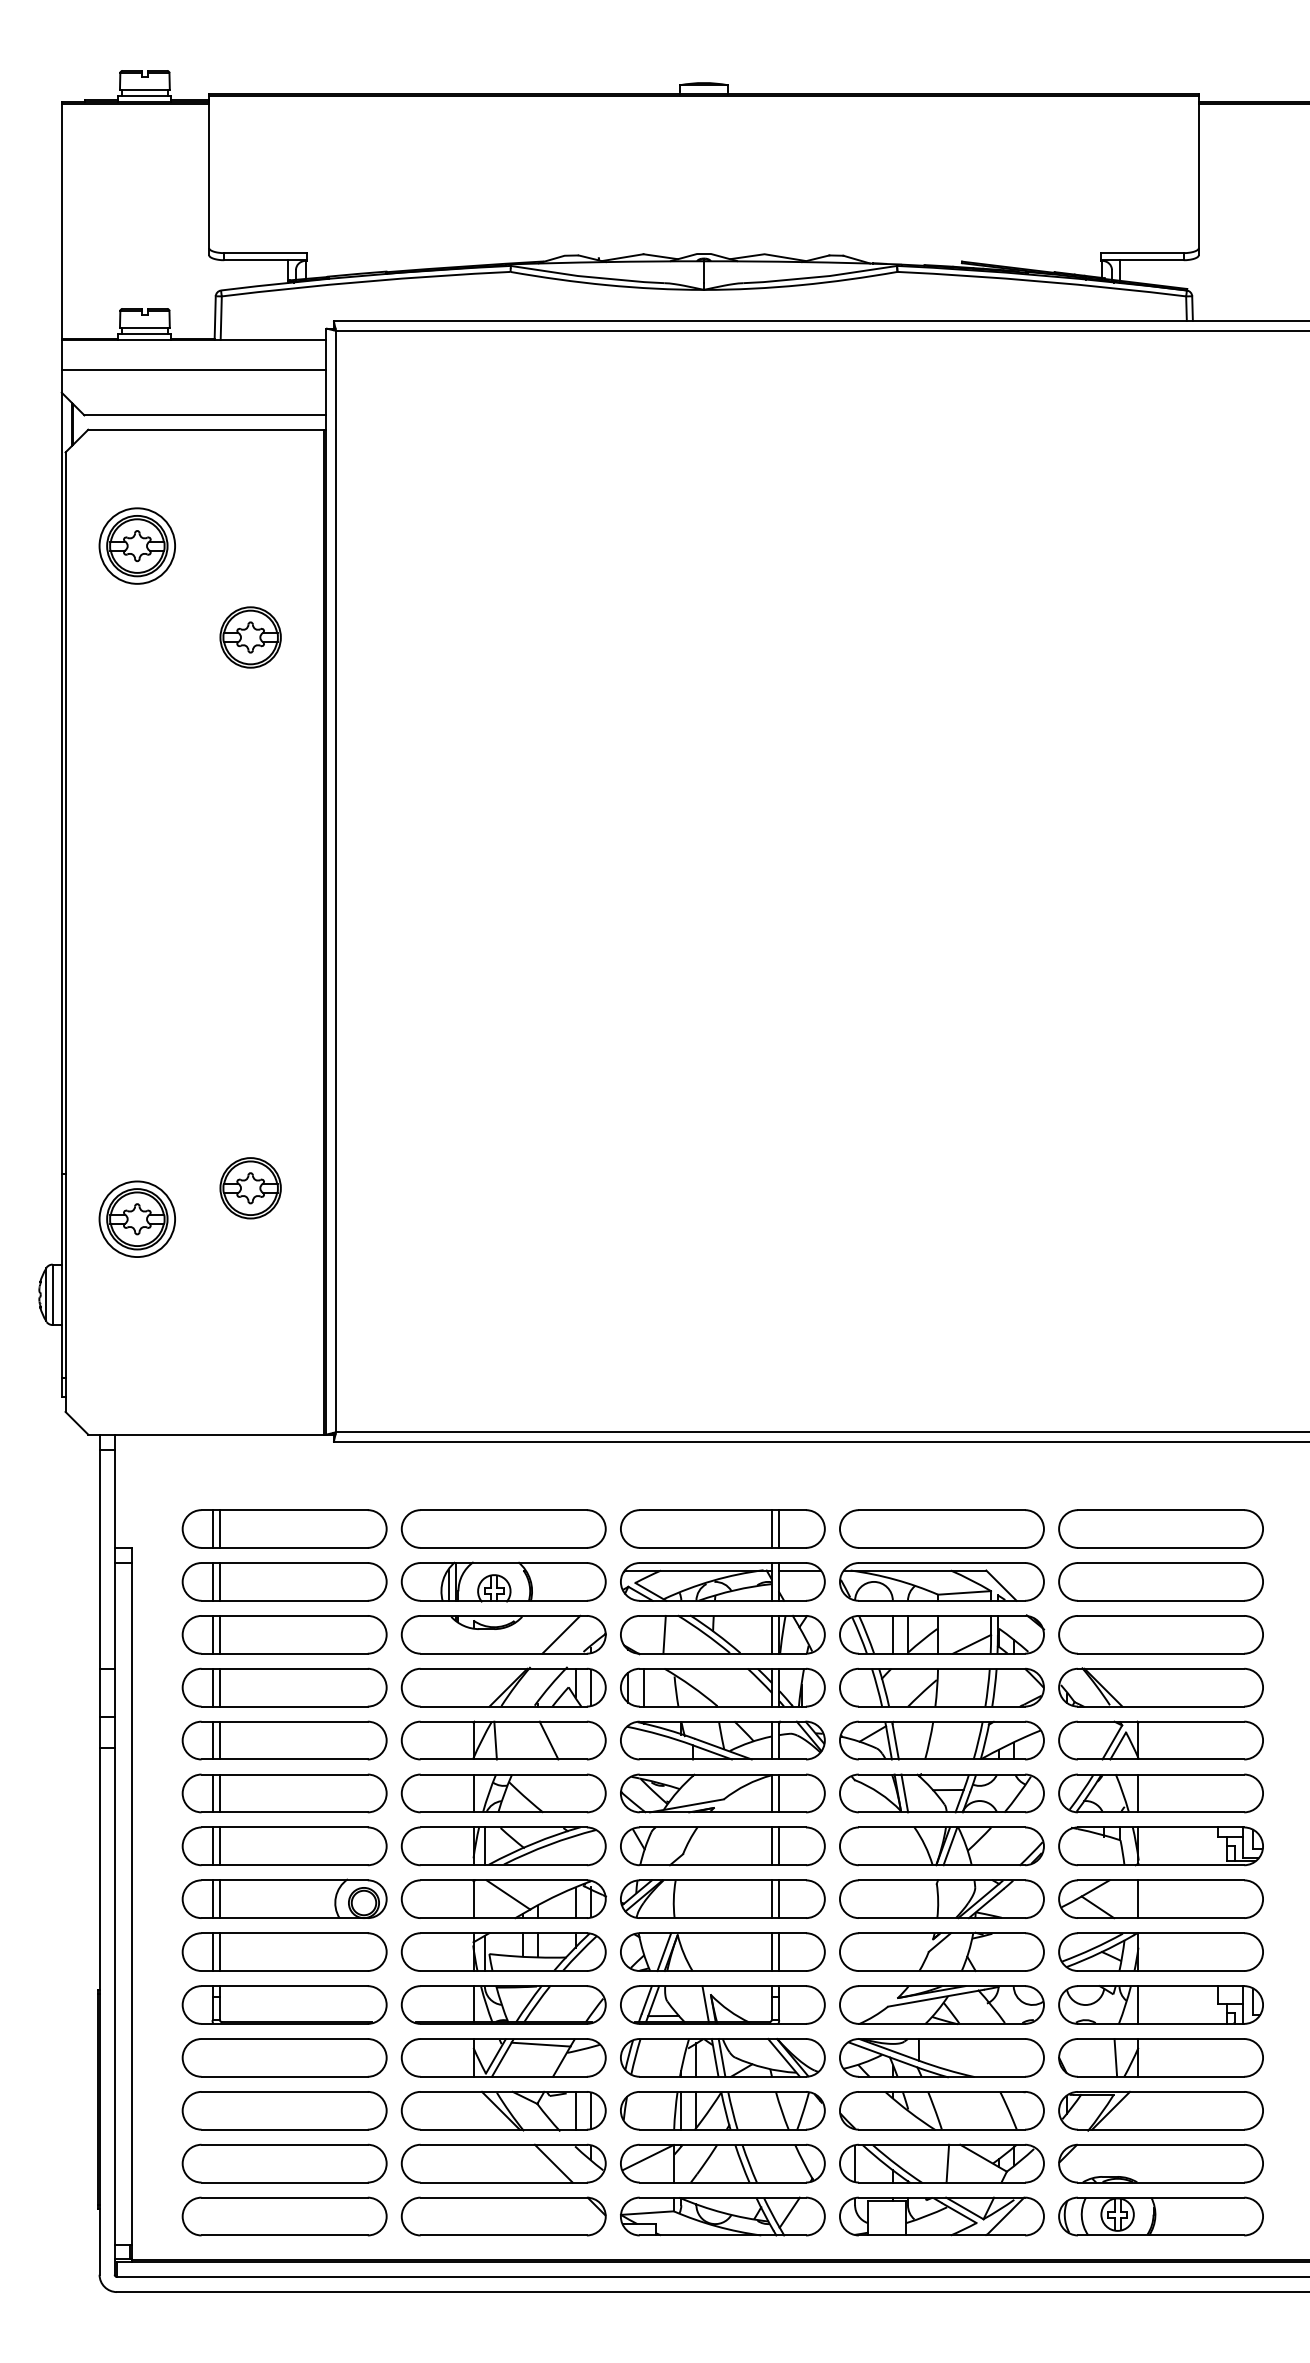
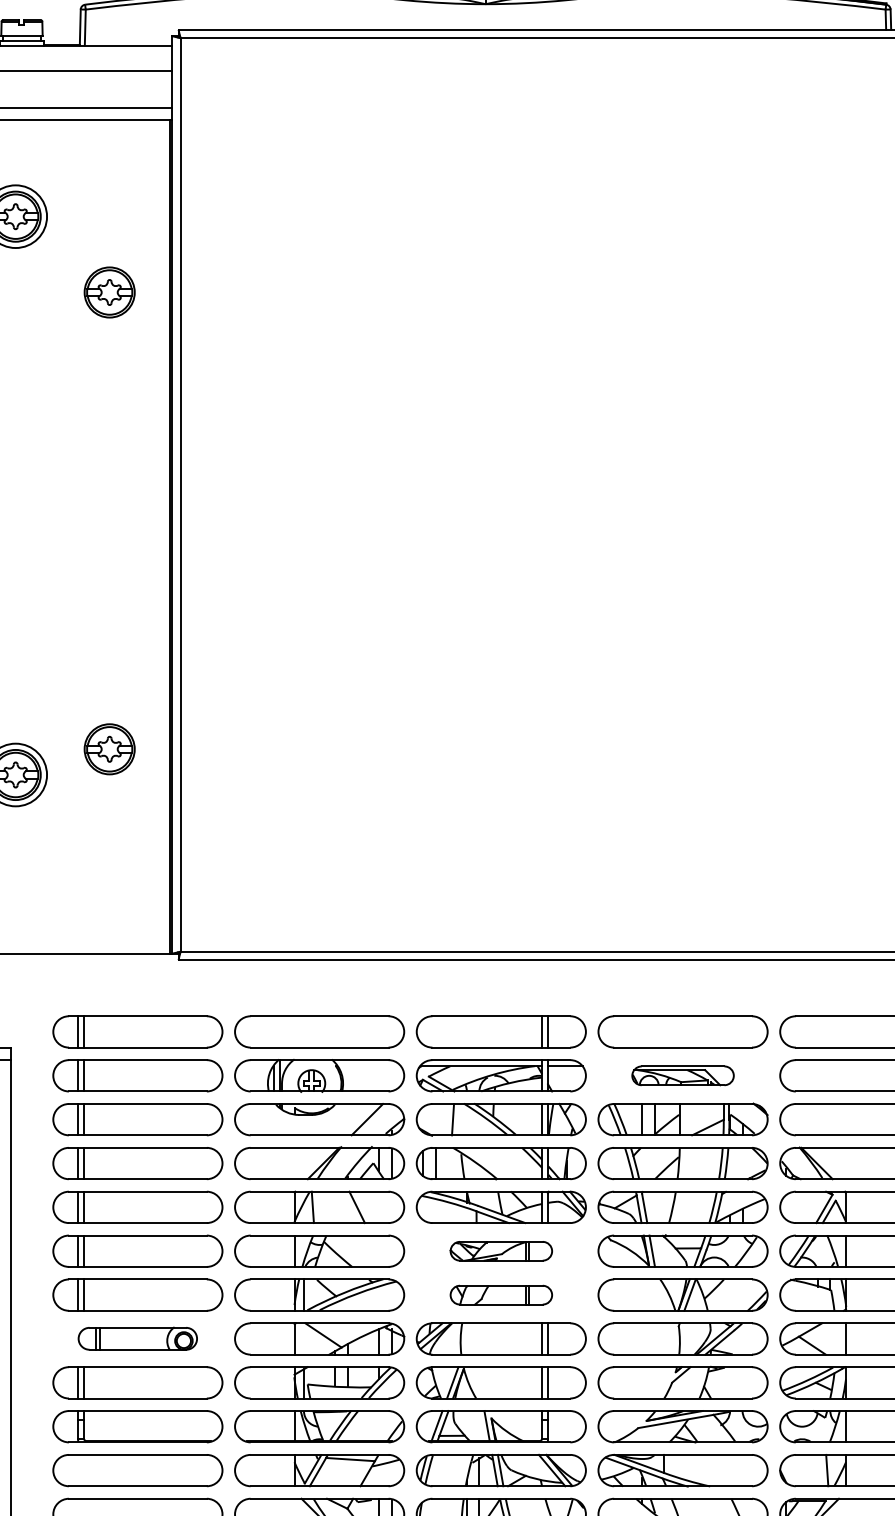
part: (941, 1581) -> (682, 1075), size x0.6
part: (722, 1793) -> (501, 1251), size x0.6
part: (722, 1846) -> (501, 1295), size x0.6
part: (284, 1898) -> (137, 1338), size x0.7

